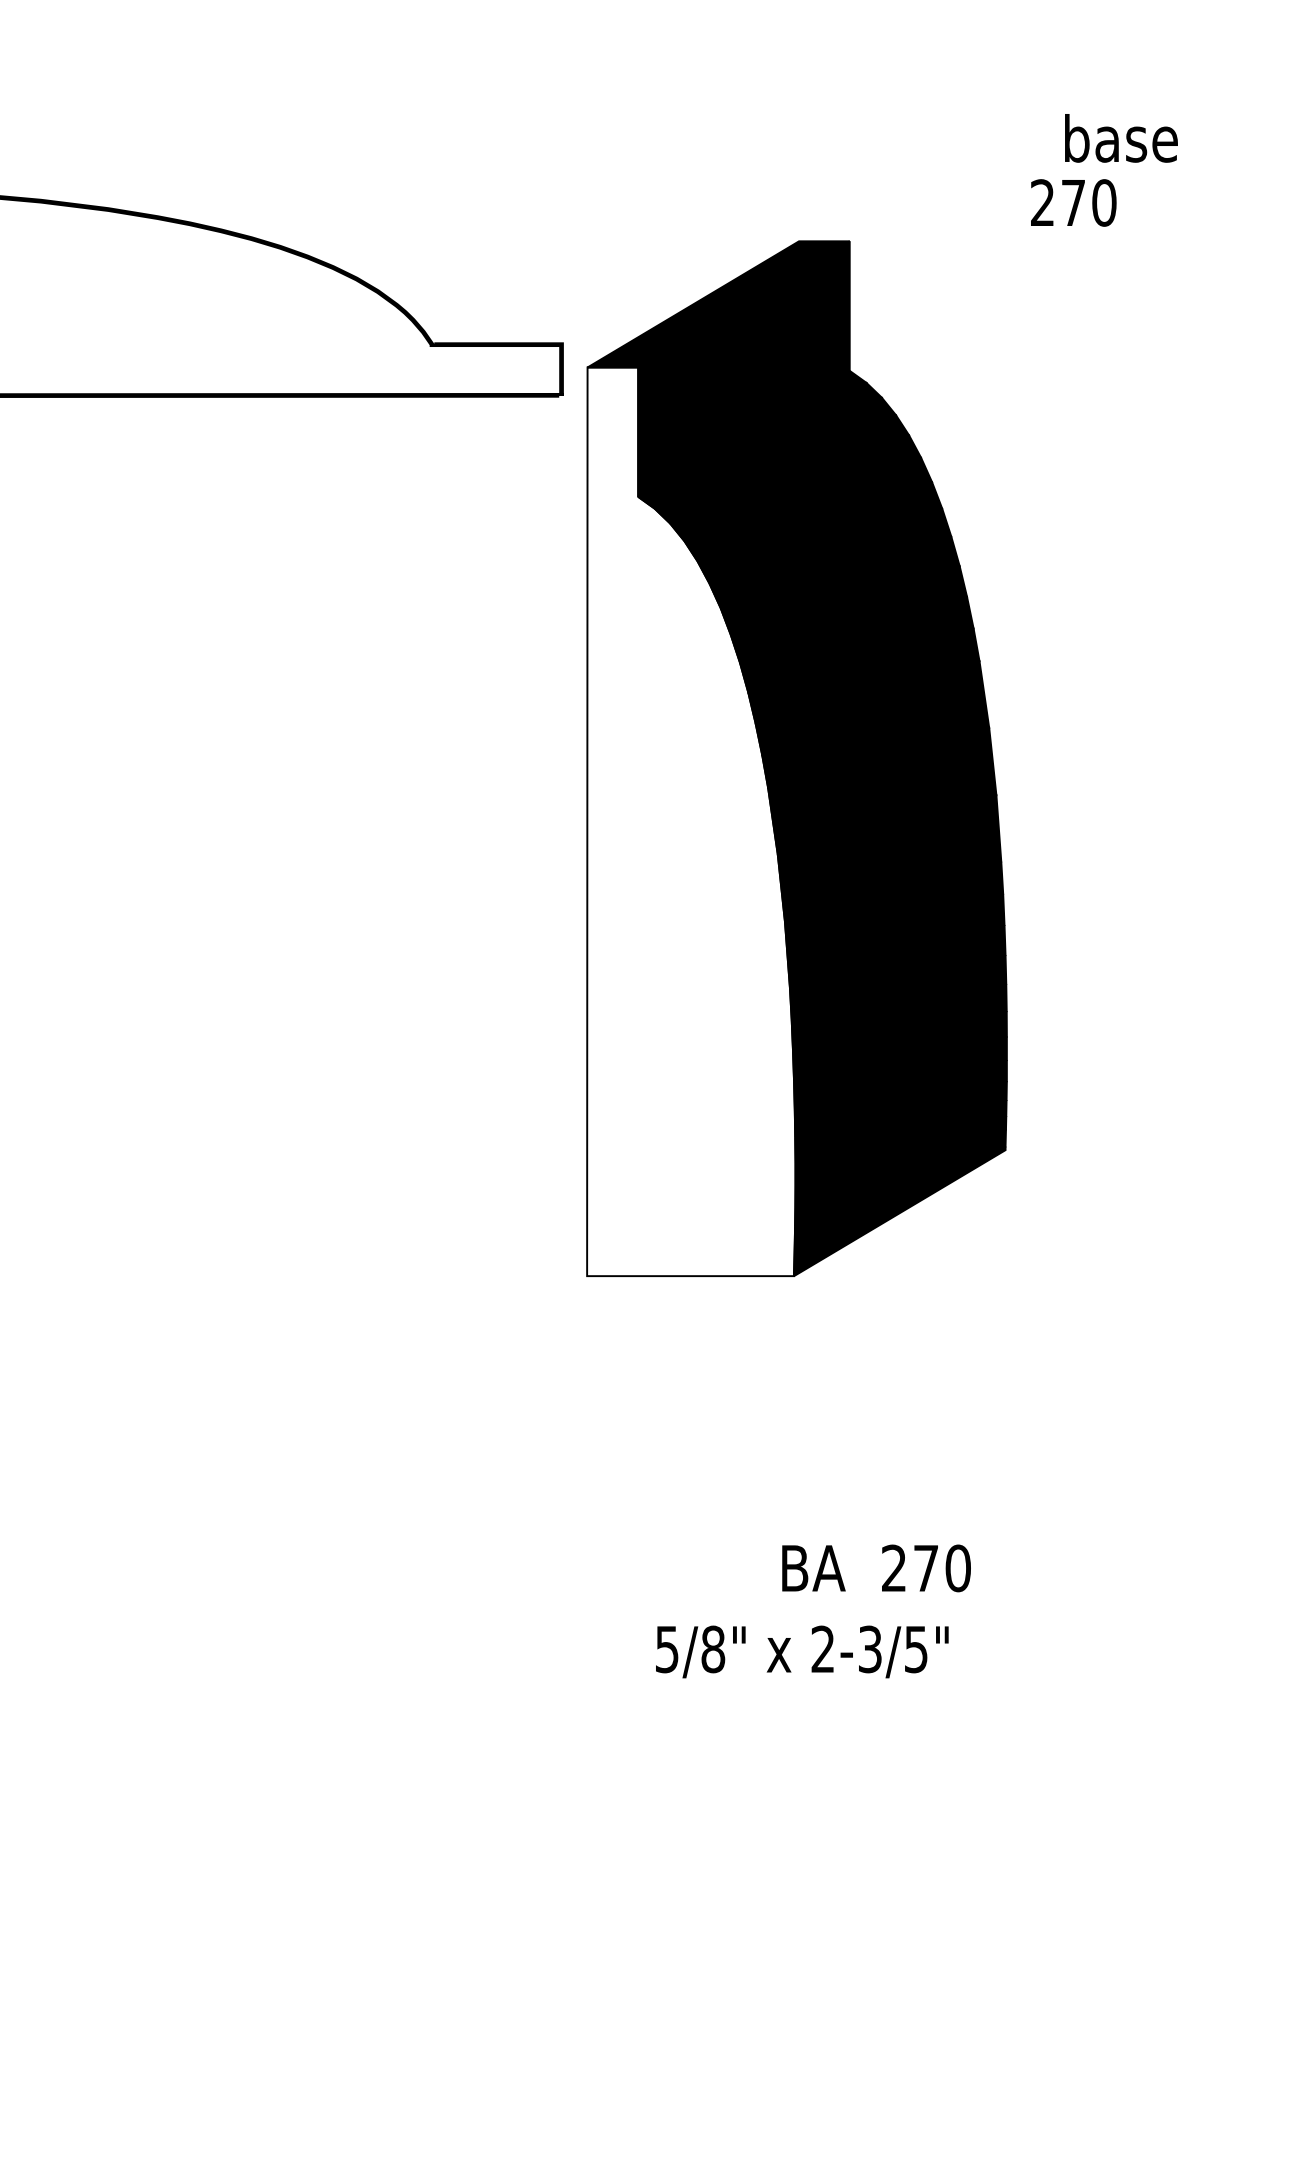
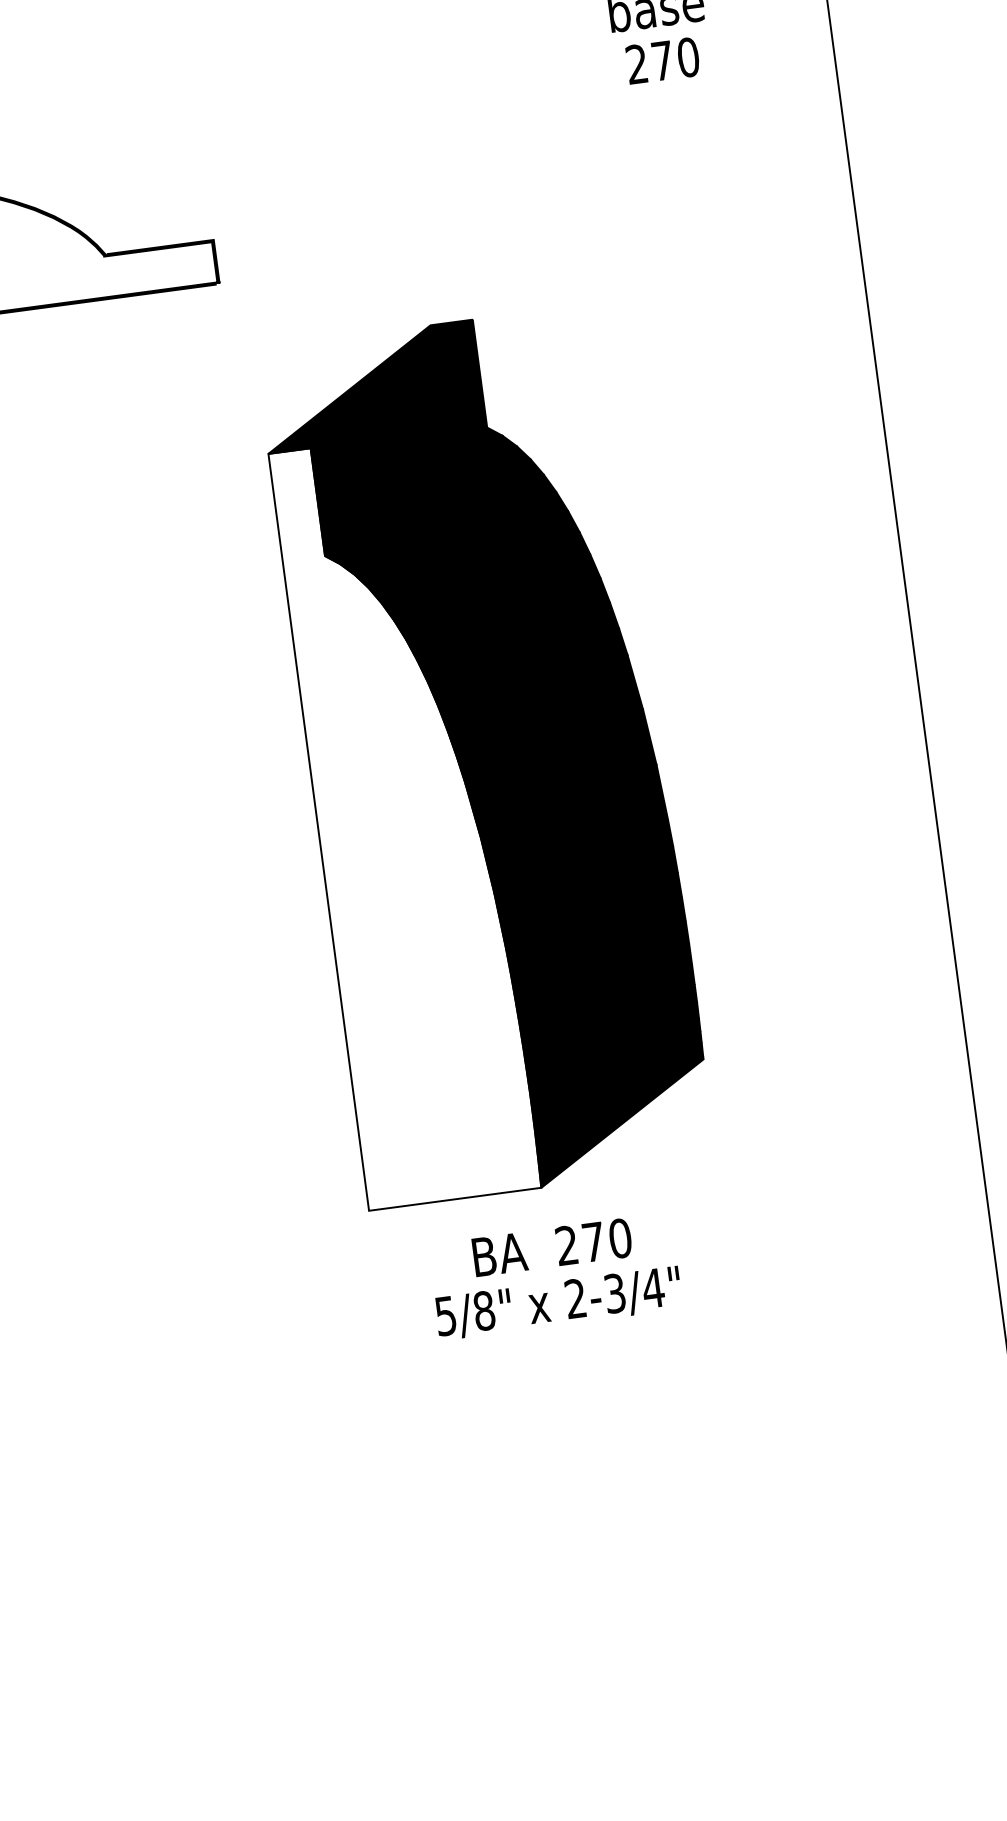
text: (1073, 202) -> (662, 60), moved
part: (796, 758) -> (485, 756), moved
text: (876, 1568) -> (552, 1247), moved
text: (915, 1649) -> (652, 1288), 2-3/5" -> 2-3/4"

